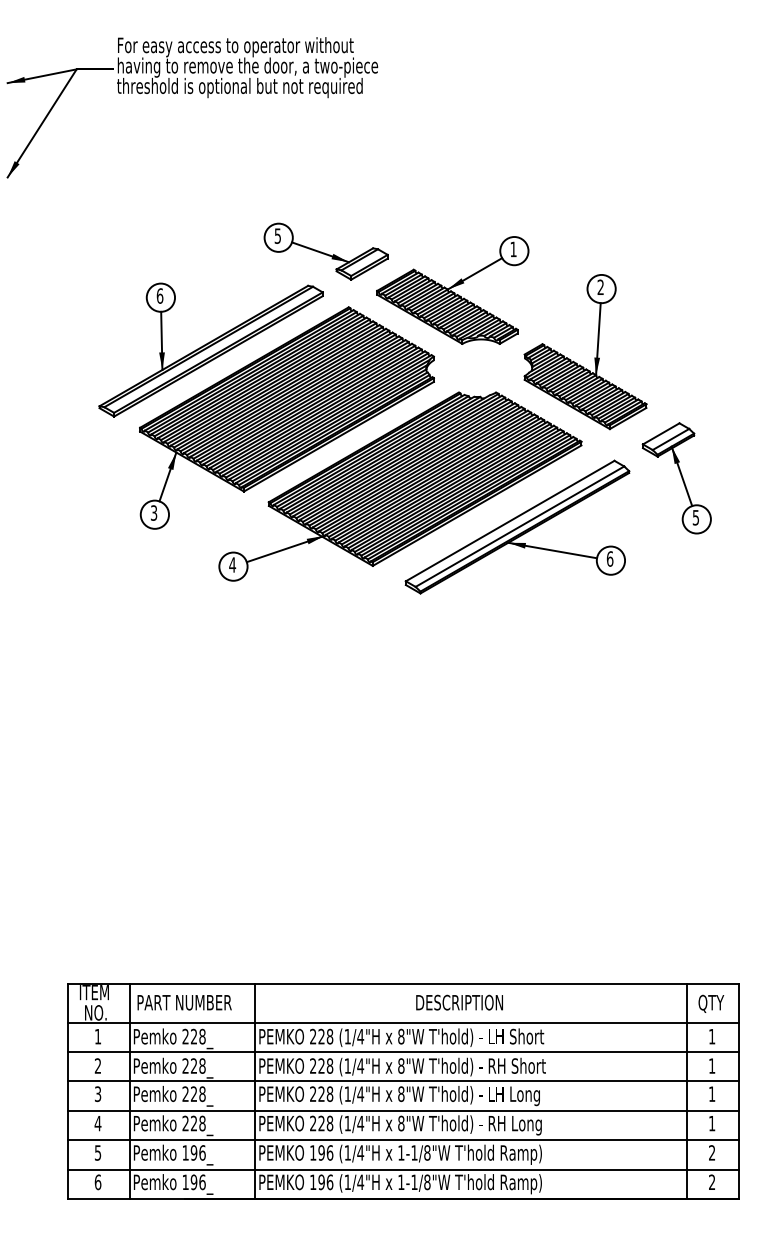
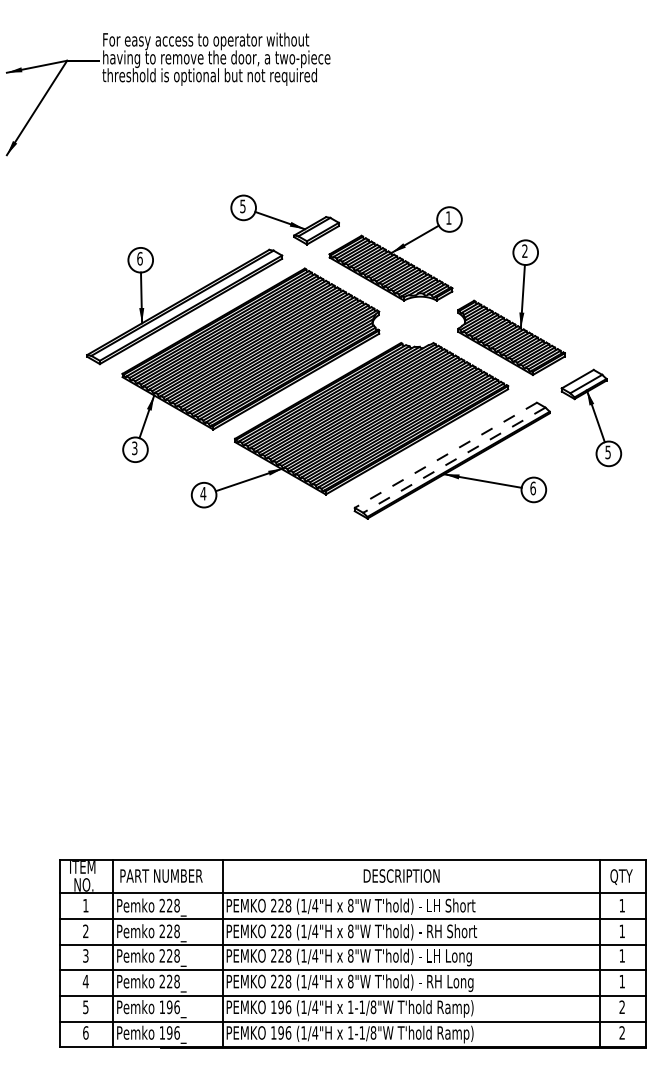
line: (509, 521) -> (445, 455), solid -> dashed
line: (519, 526) -> (453, 460), solid -> dashed

